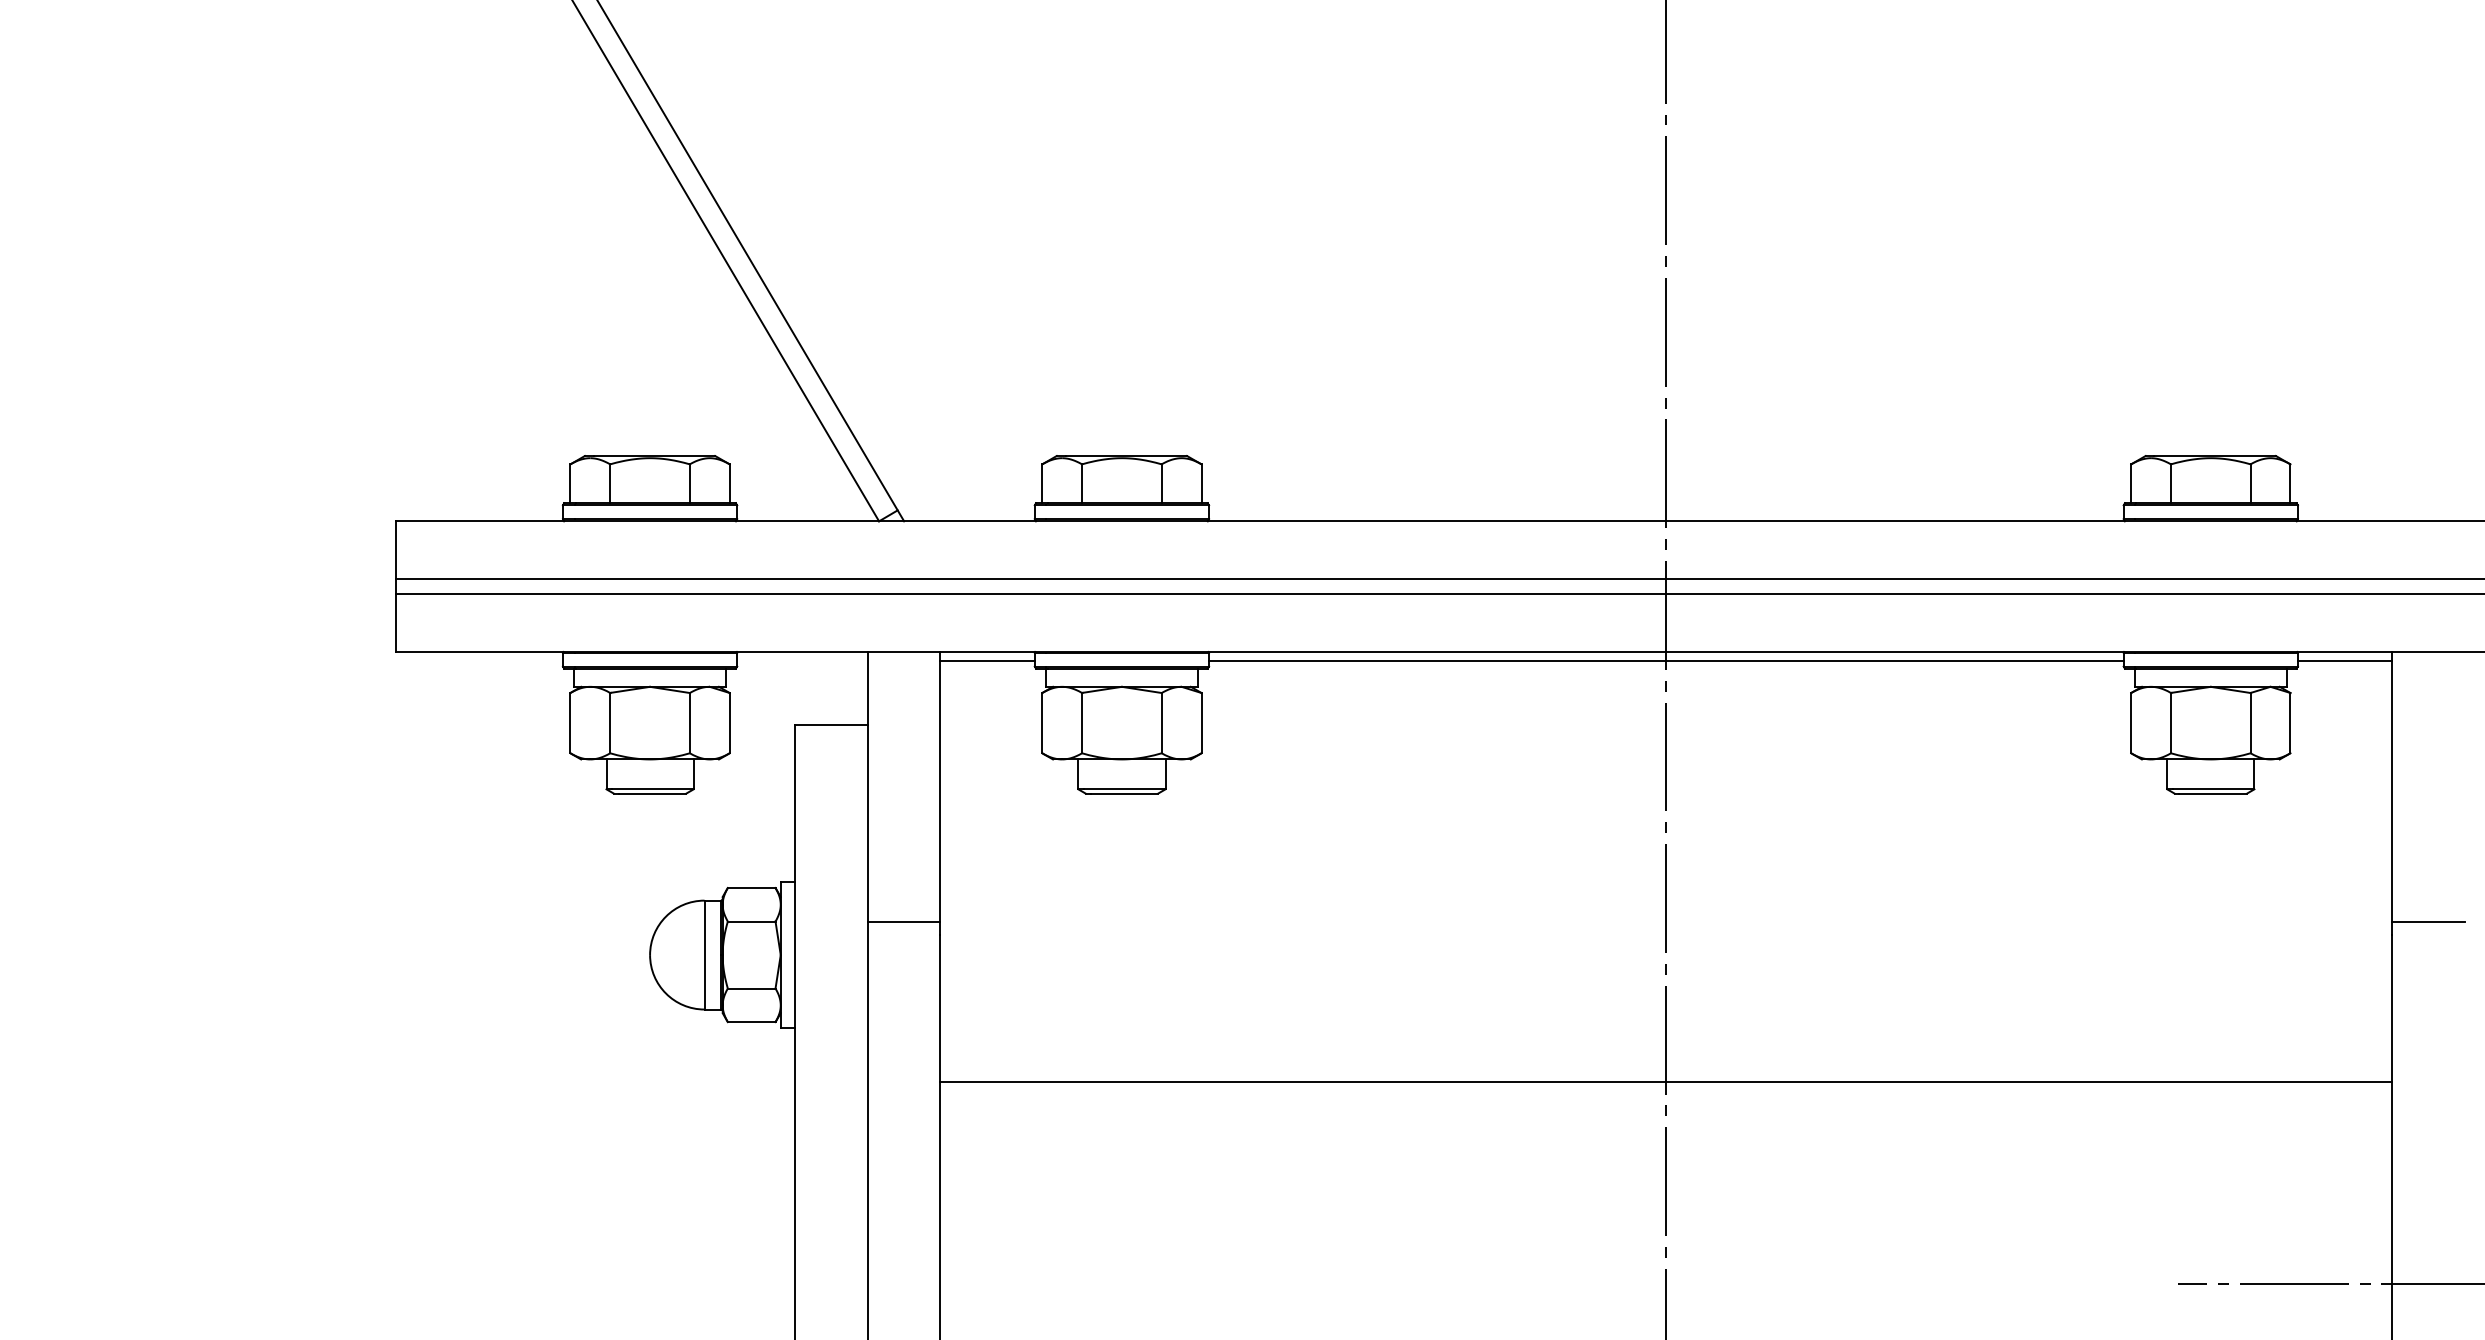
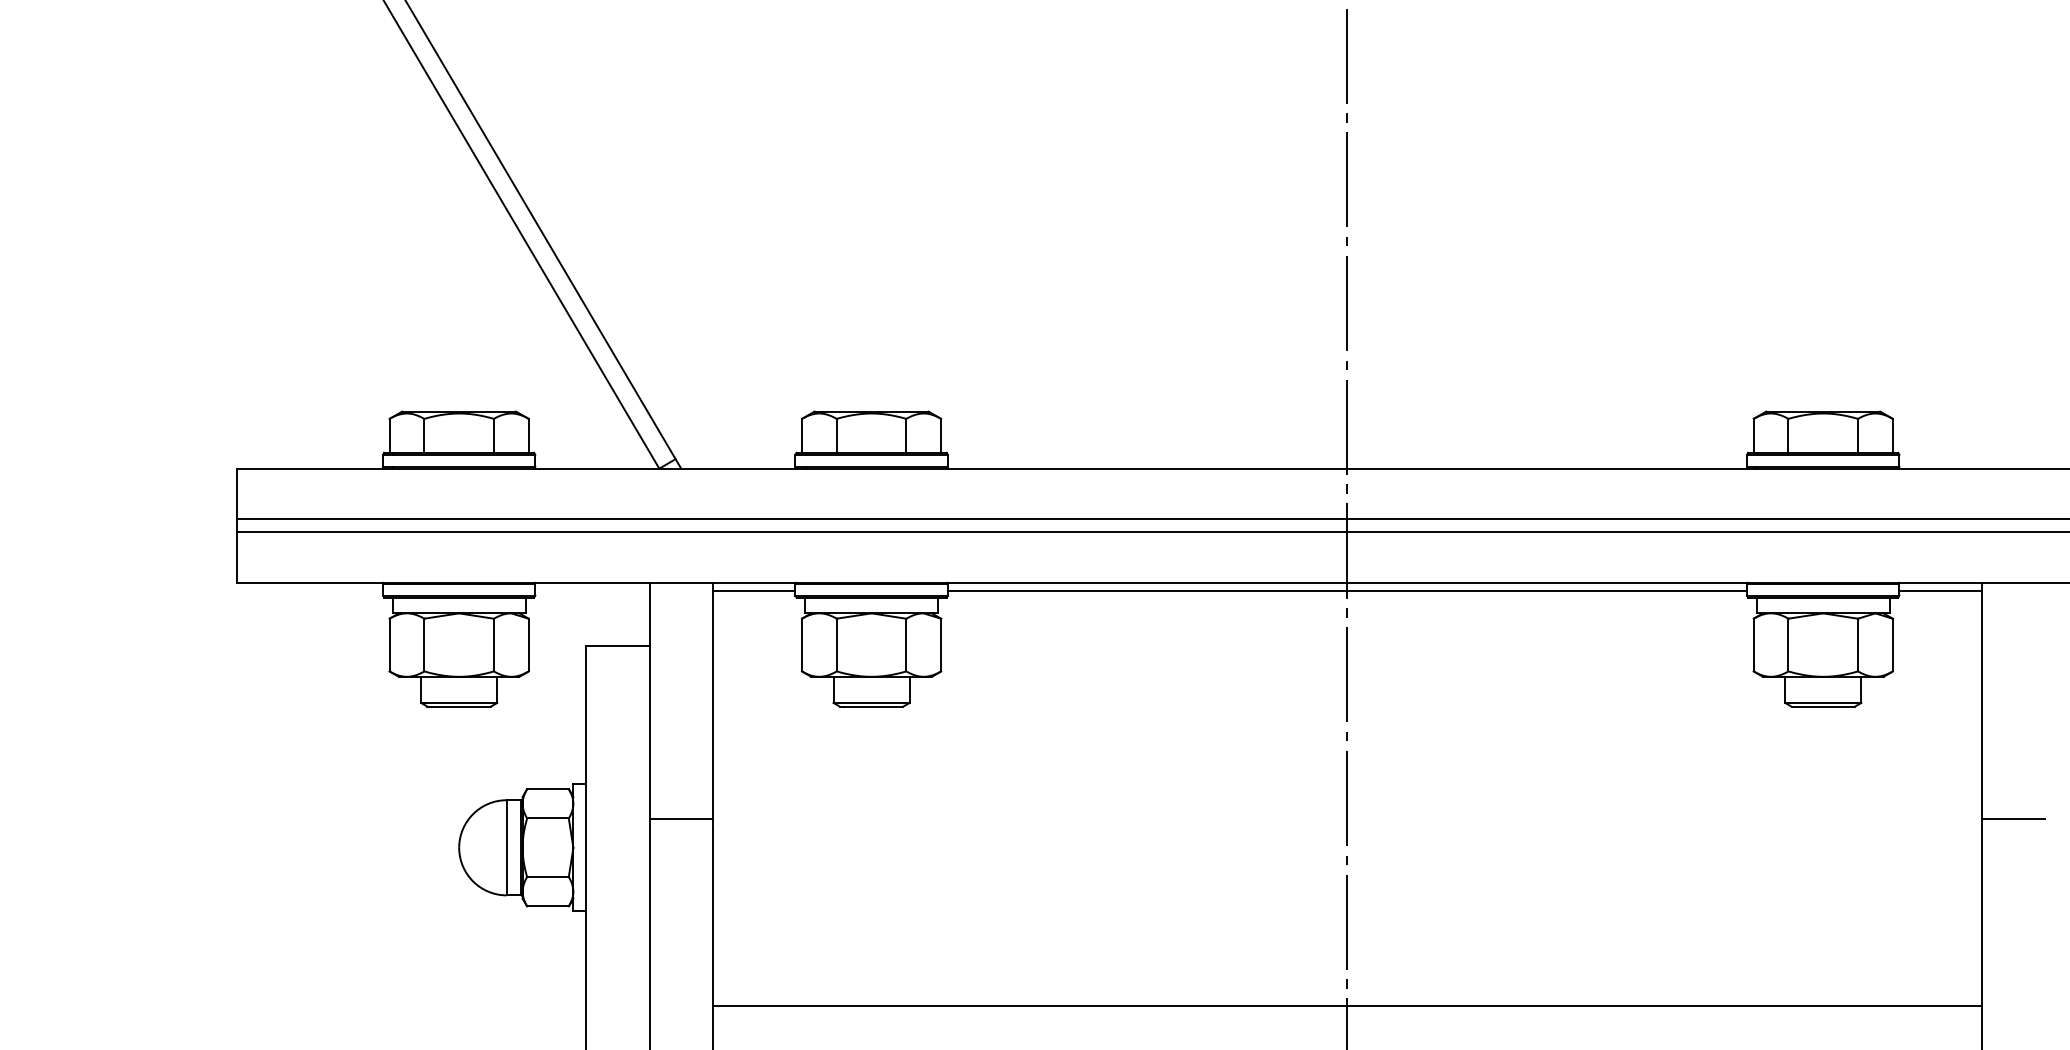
line: (1666, 1081) -> (1347, 1005), moved

